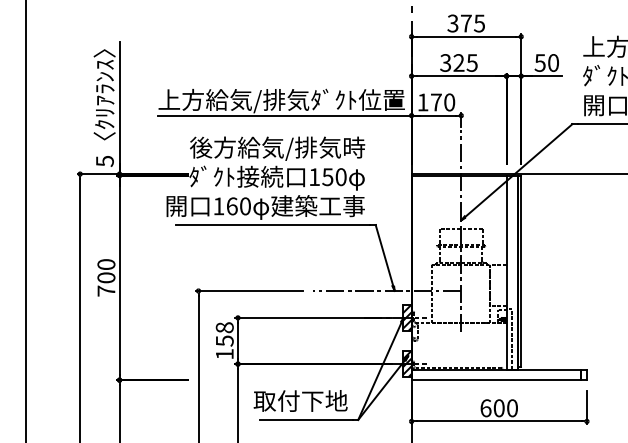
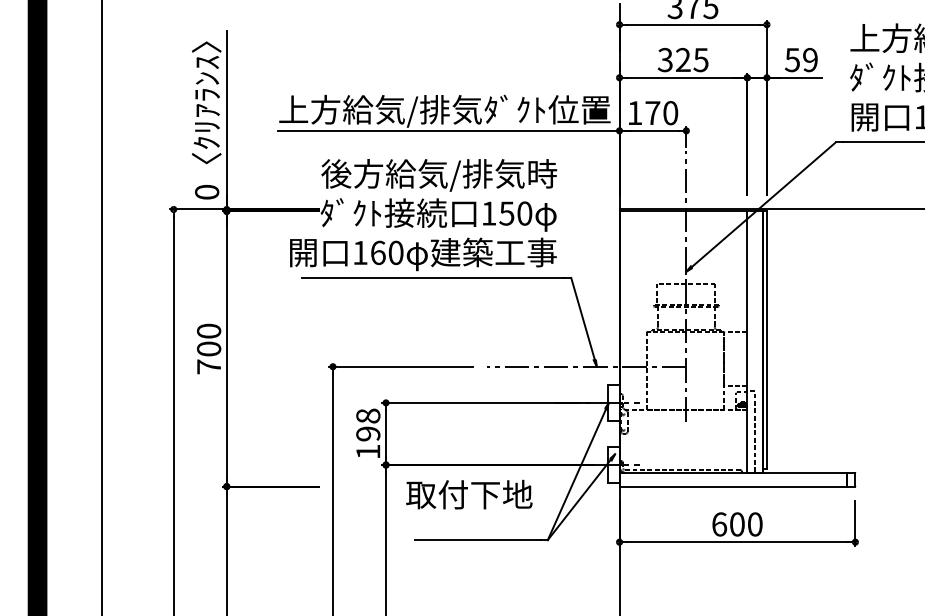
text: (553, 63) -> (810, 60), 50 -> 59
text: (105, 160) -> (207, 191), 5 -> 0
hatch: (407, 317) -> (613, 402), removed
text: (224, 340) -> (368, 433), 158 -> 198
hatch: (407, 363) -> (613, 464), removed
text: (300, 400) -> (469, 494), moved

